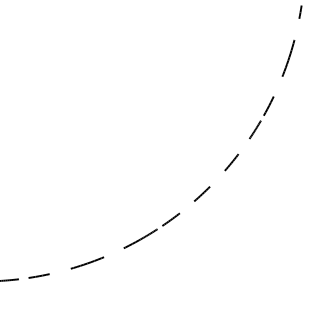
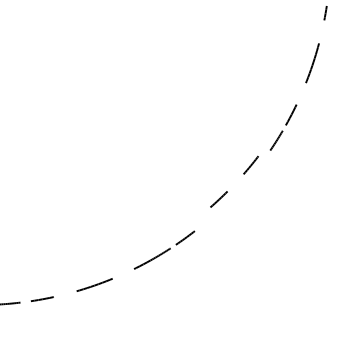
part: (209, 186) -> (226, 191), moved

